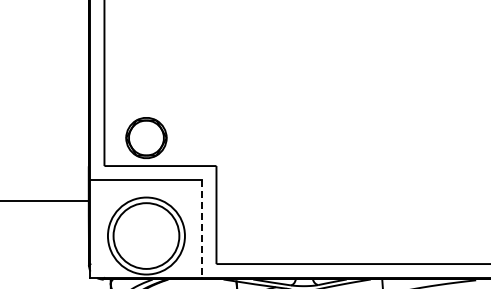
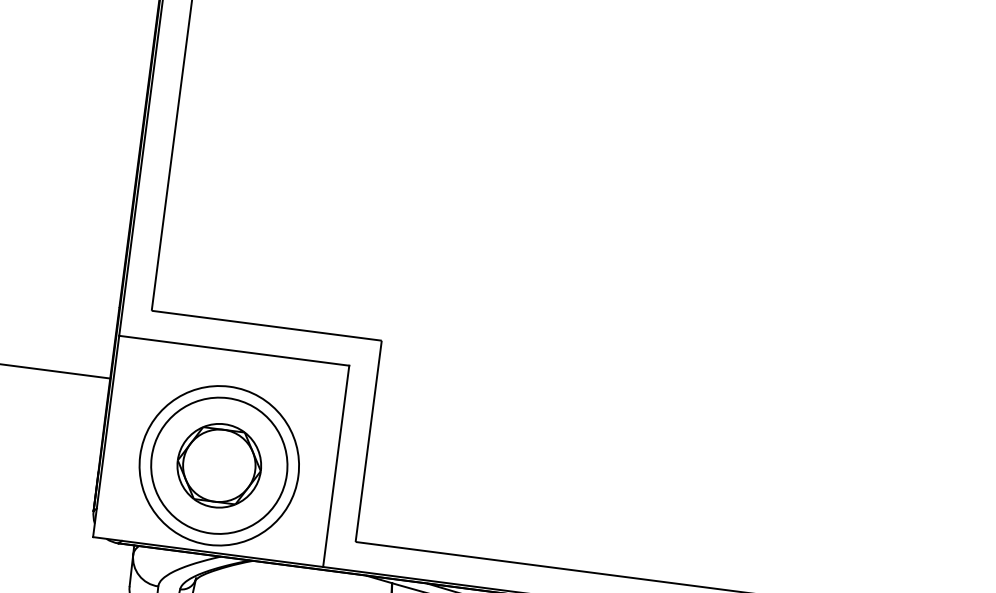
part: (146, 137) -> (219, 464), moved
line: (202, 229) -> (336, 467), dashed -> solid

